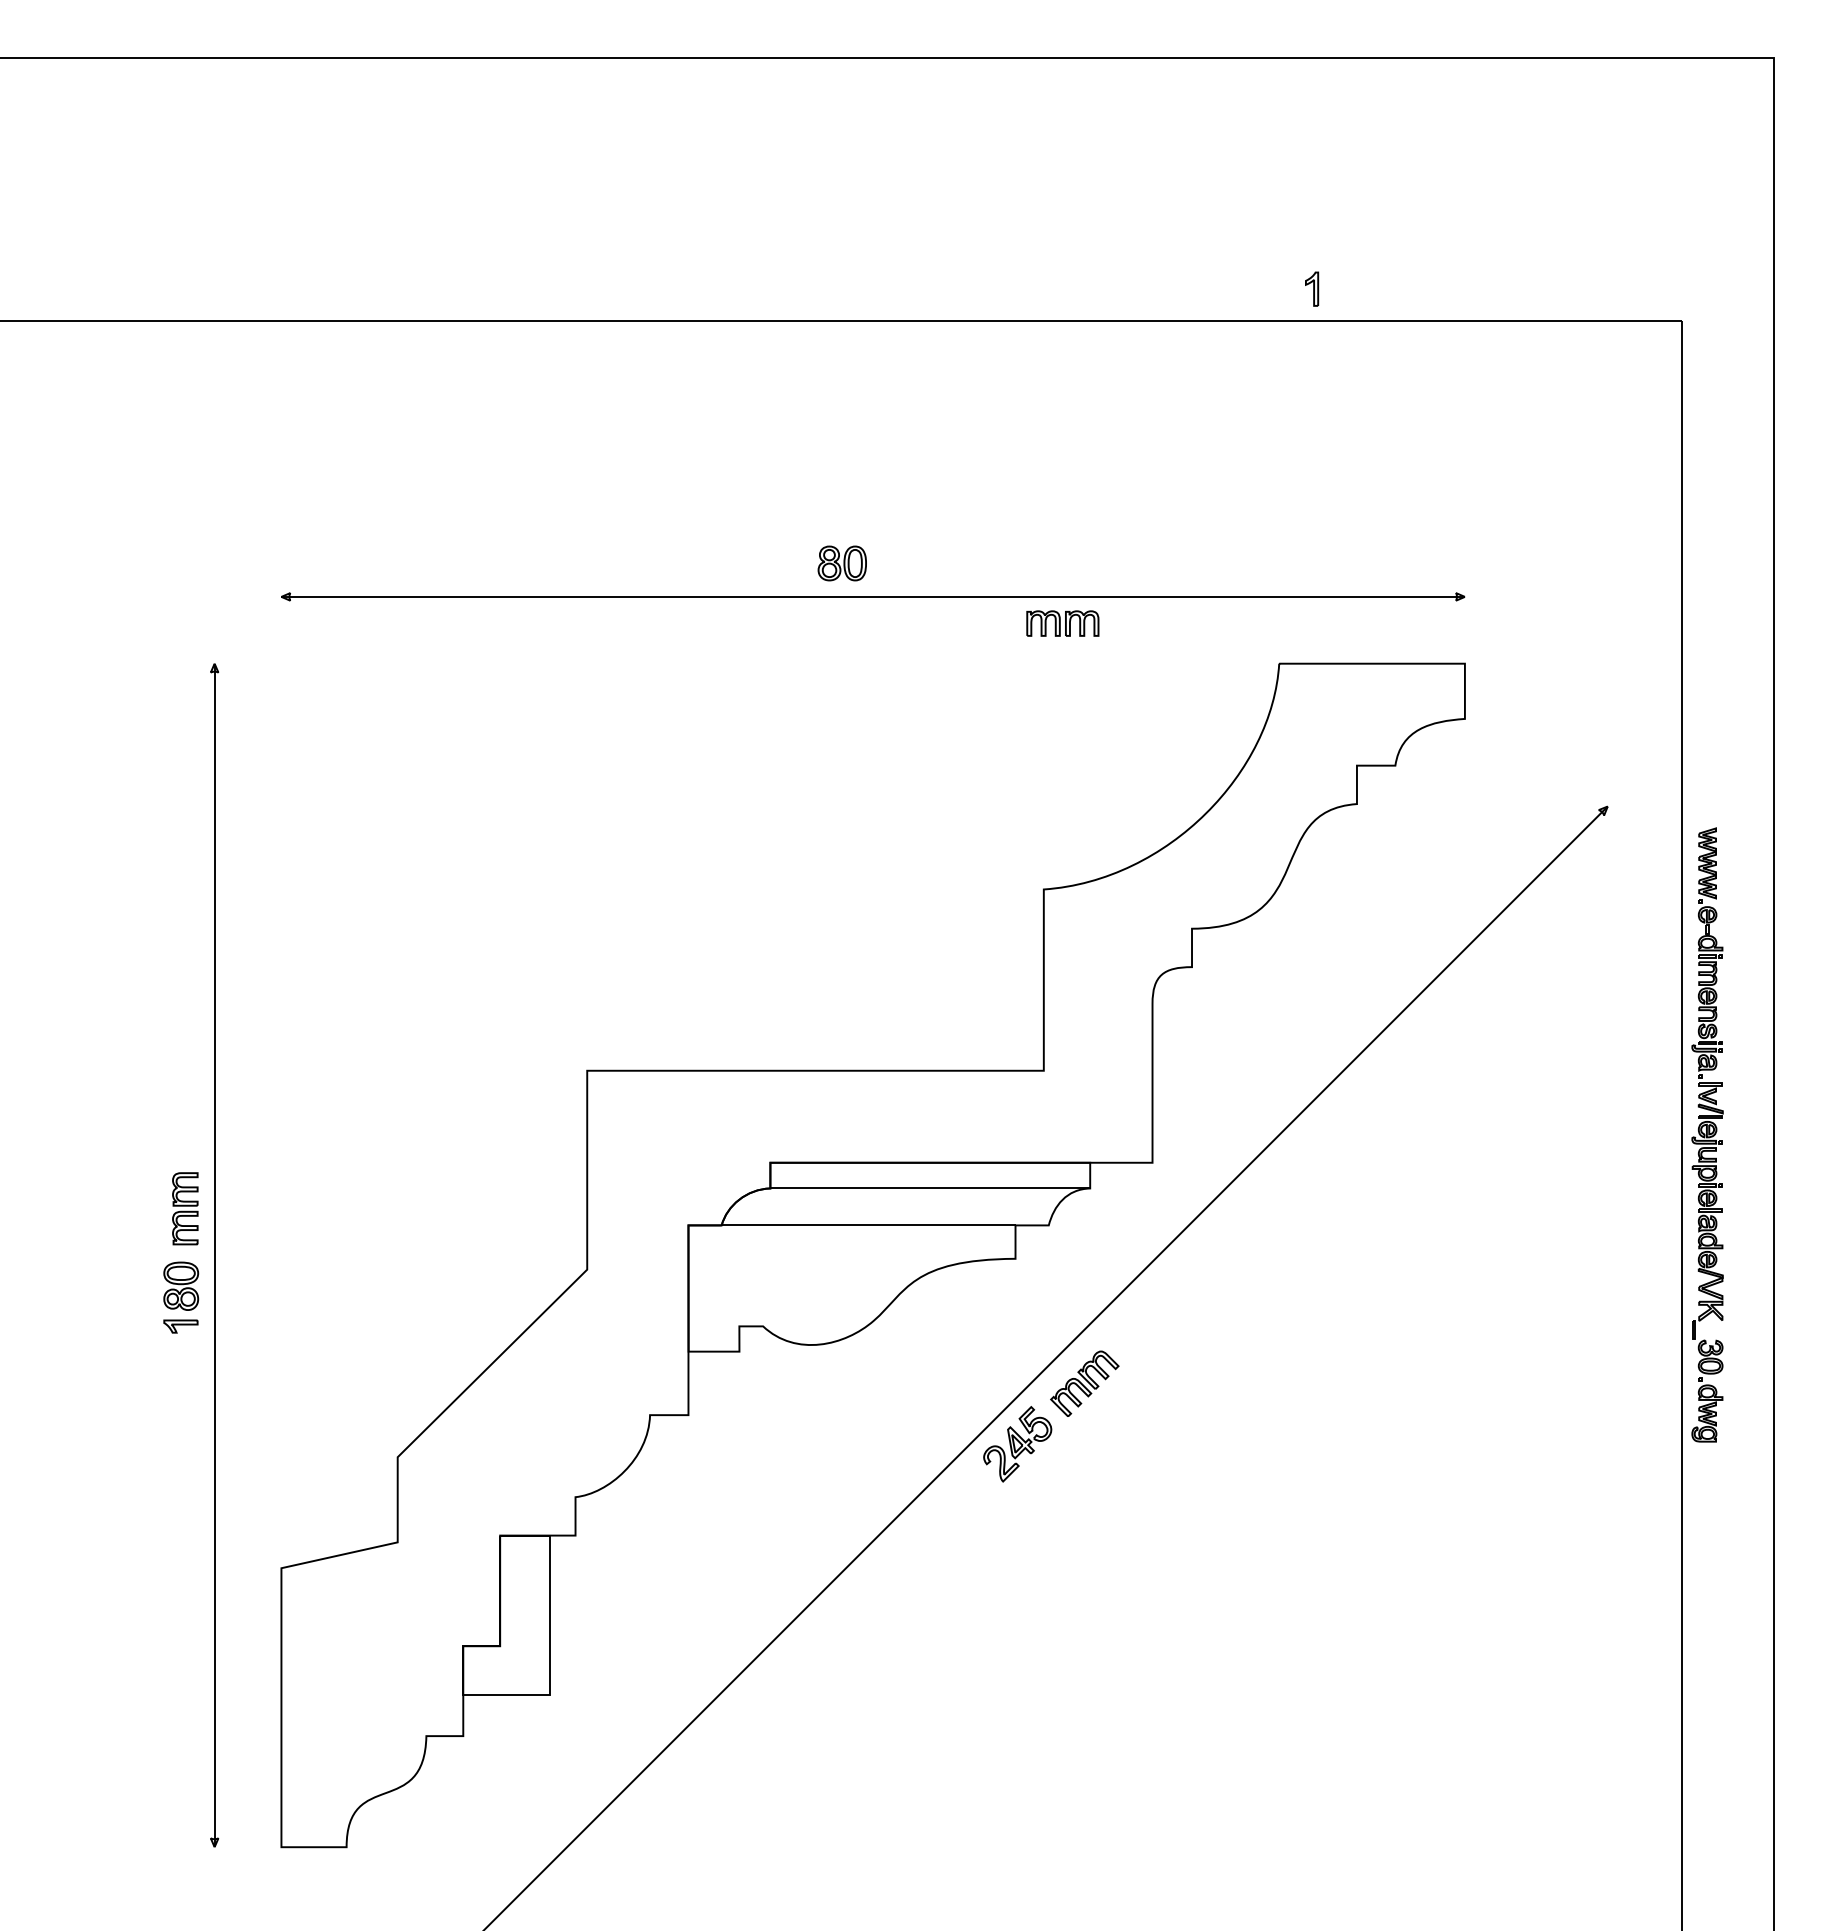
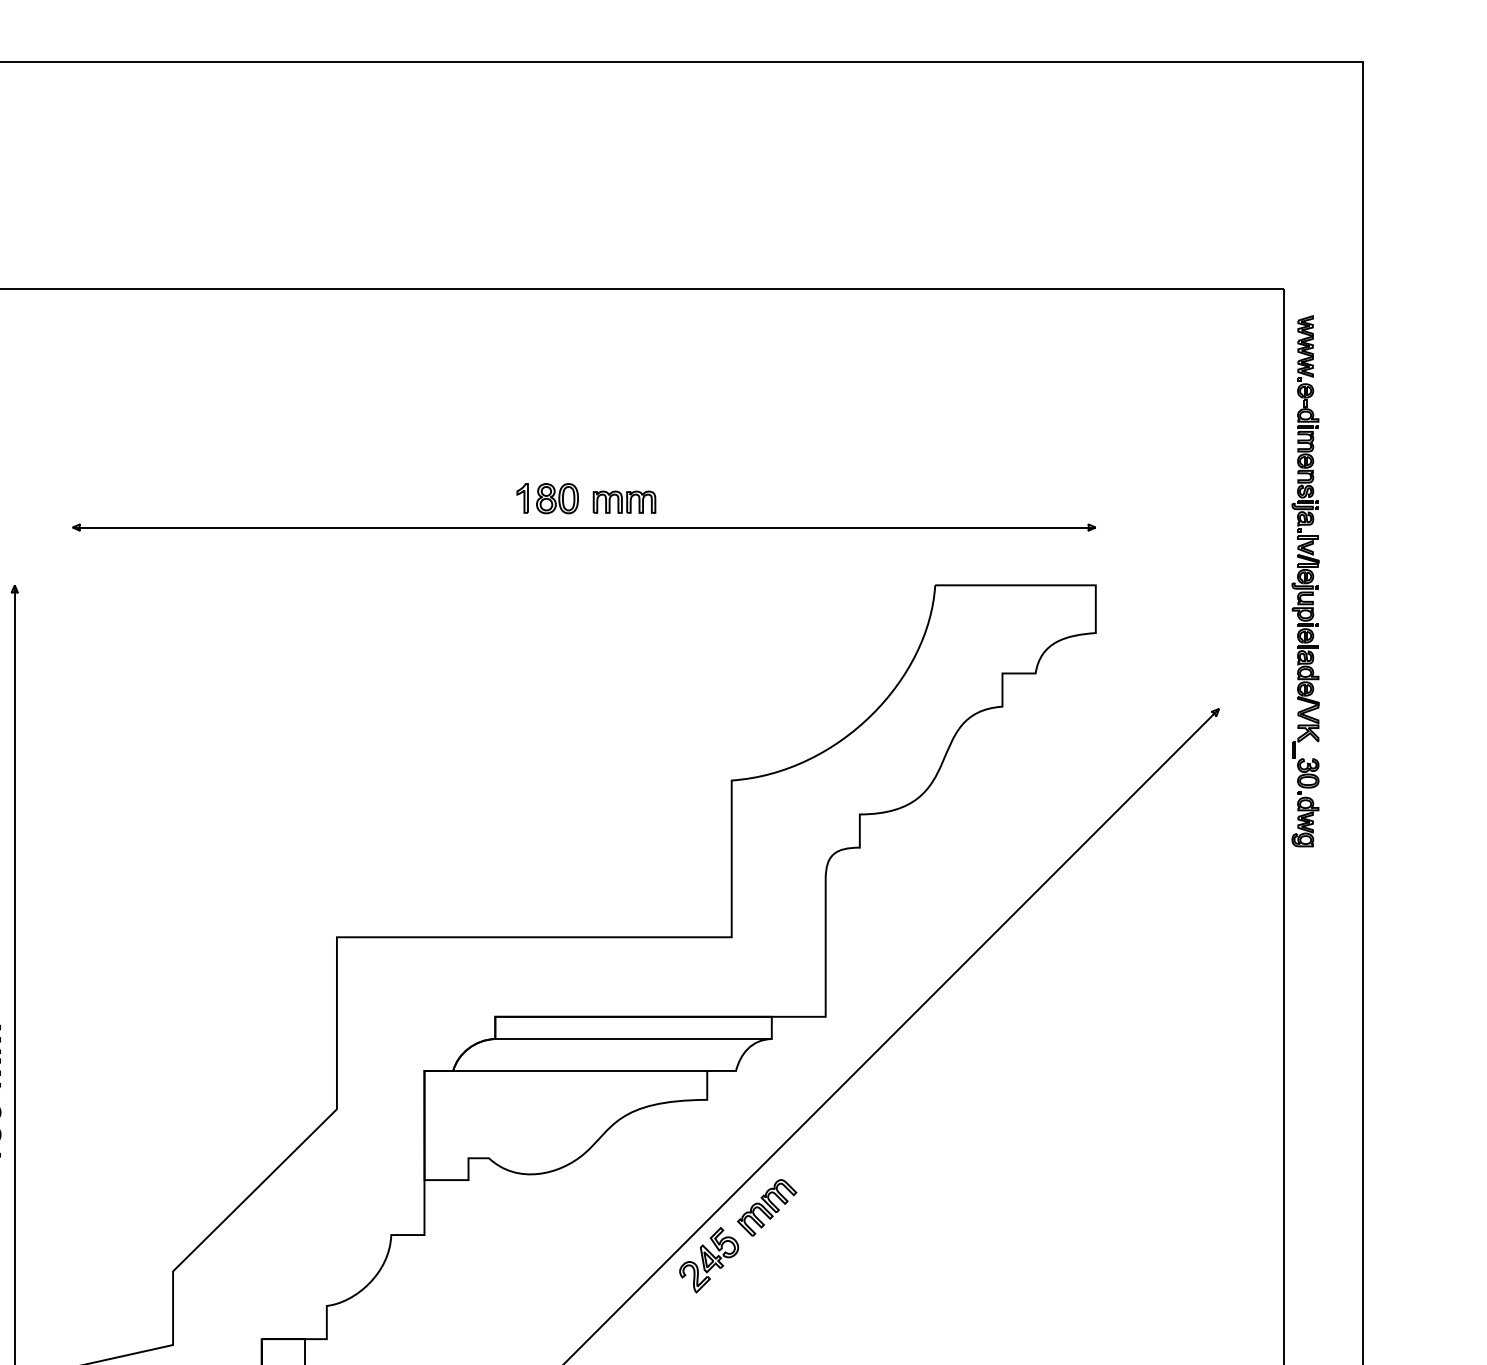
part: (1312, 288) -> (523, 497), moved
part: (1062, 623) -> (624, 502), moved
part: (1707, 1134) -> (1305, 580), moved

